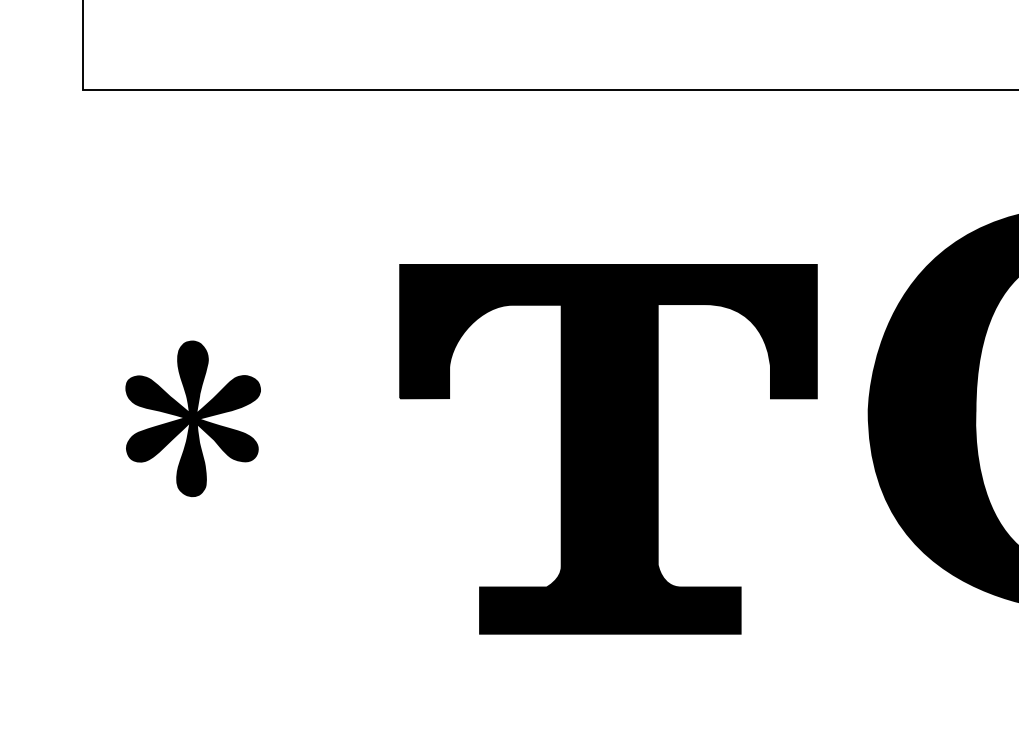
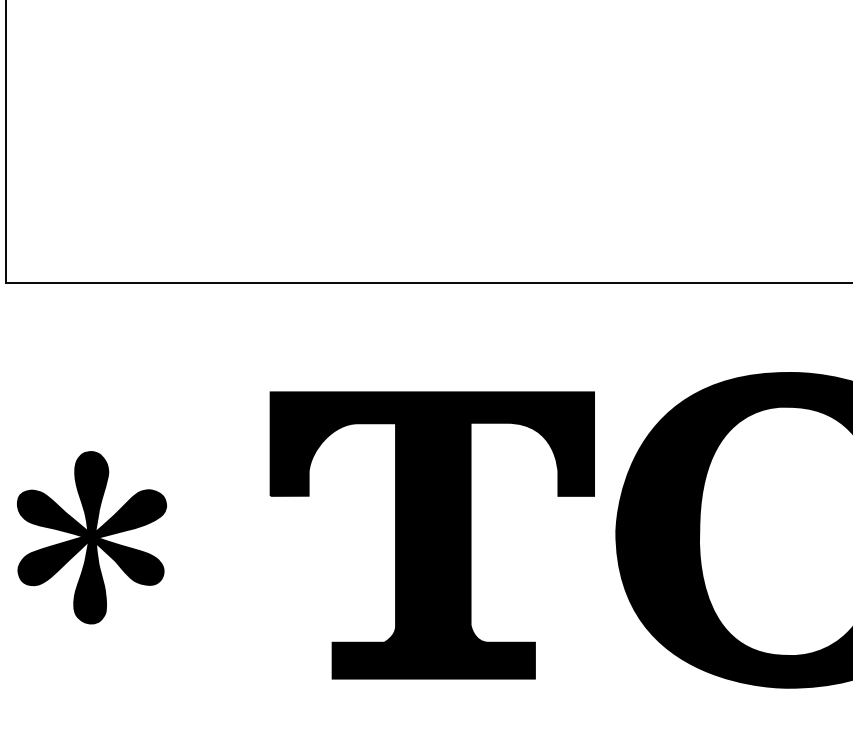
part: (192, 418) -> (91, 537), size x1.43
part: (607, 449) -> (431, 535), moved

